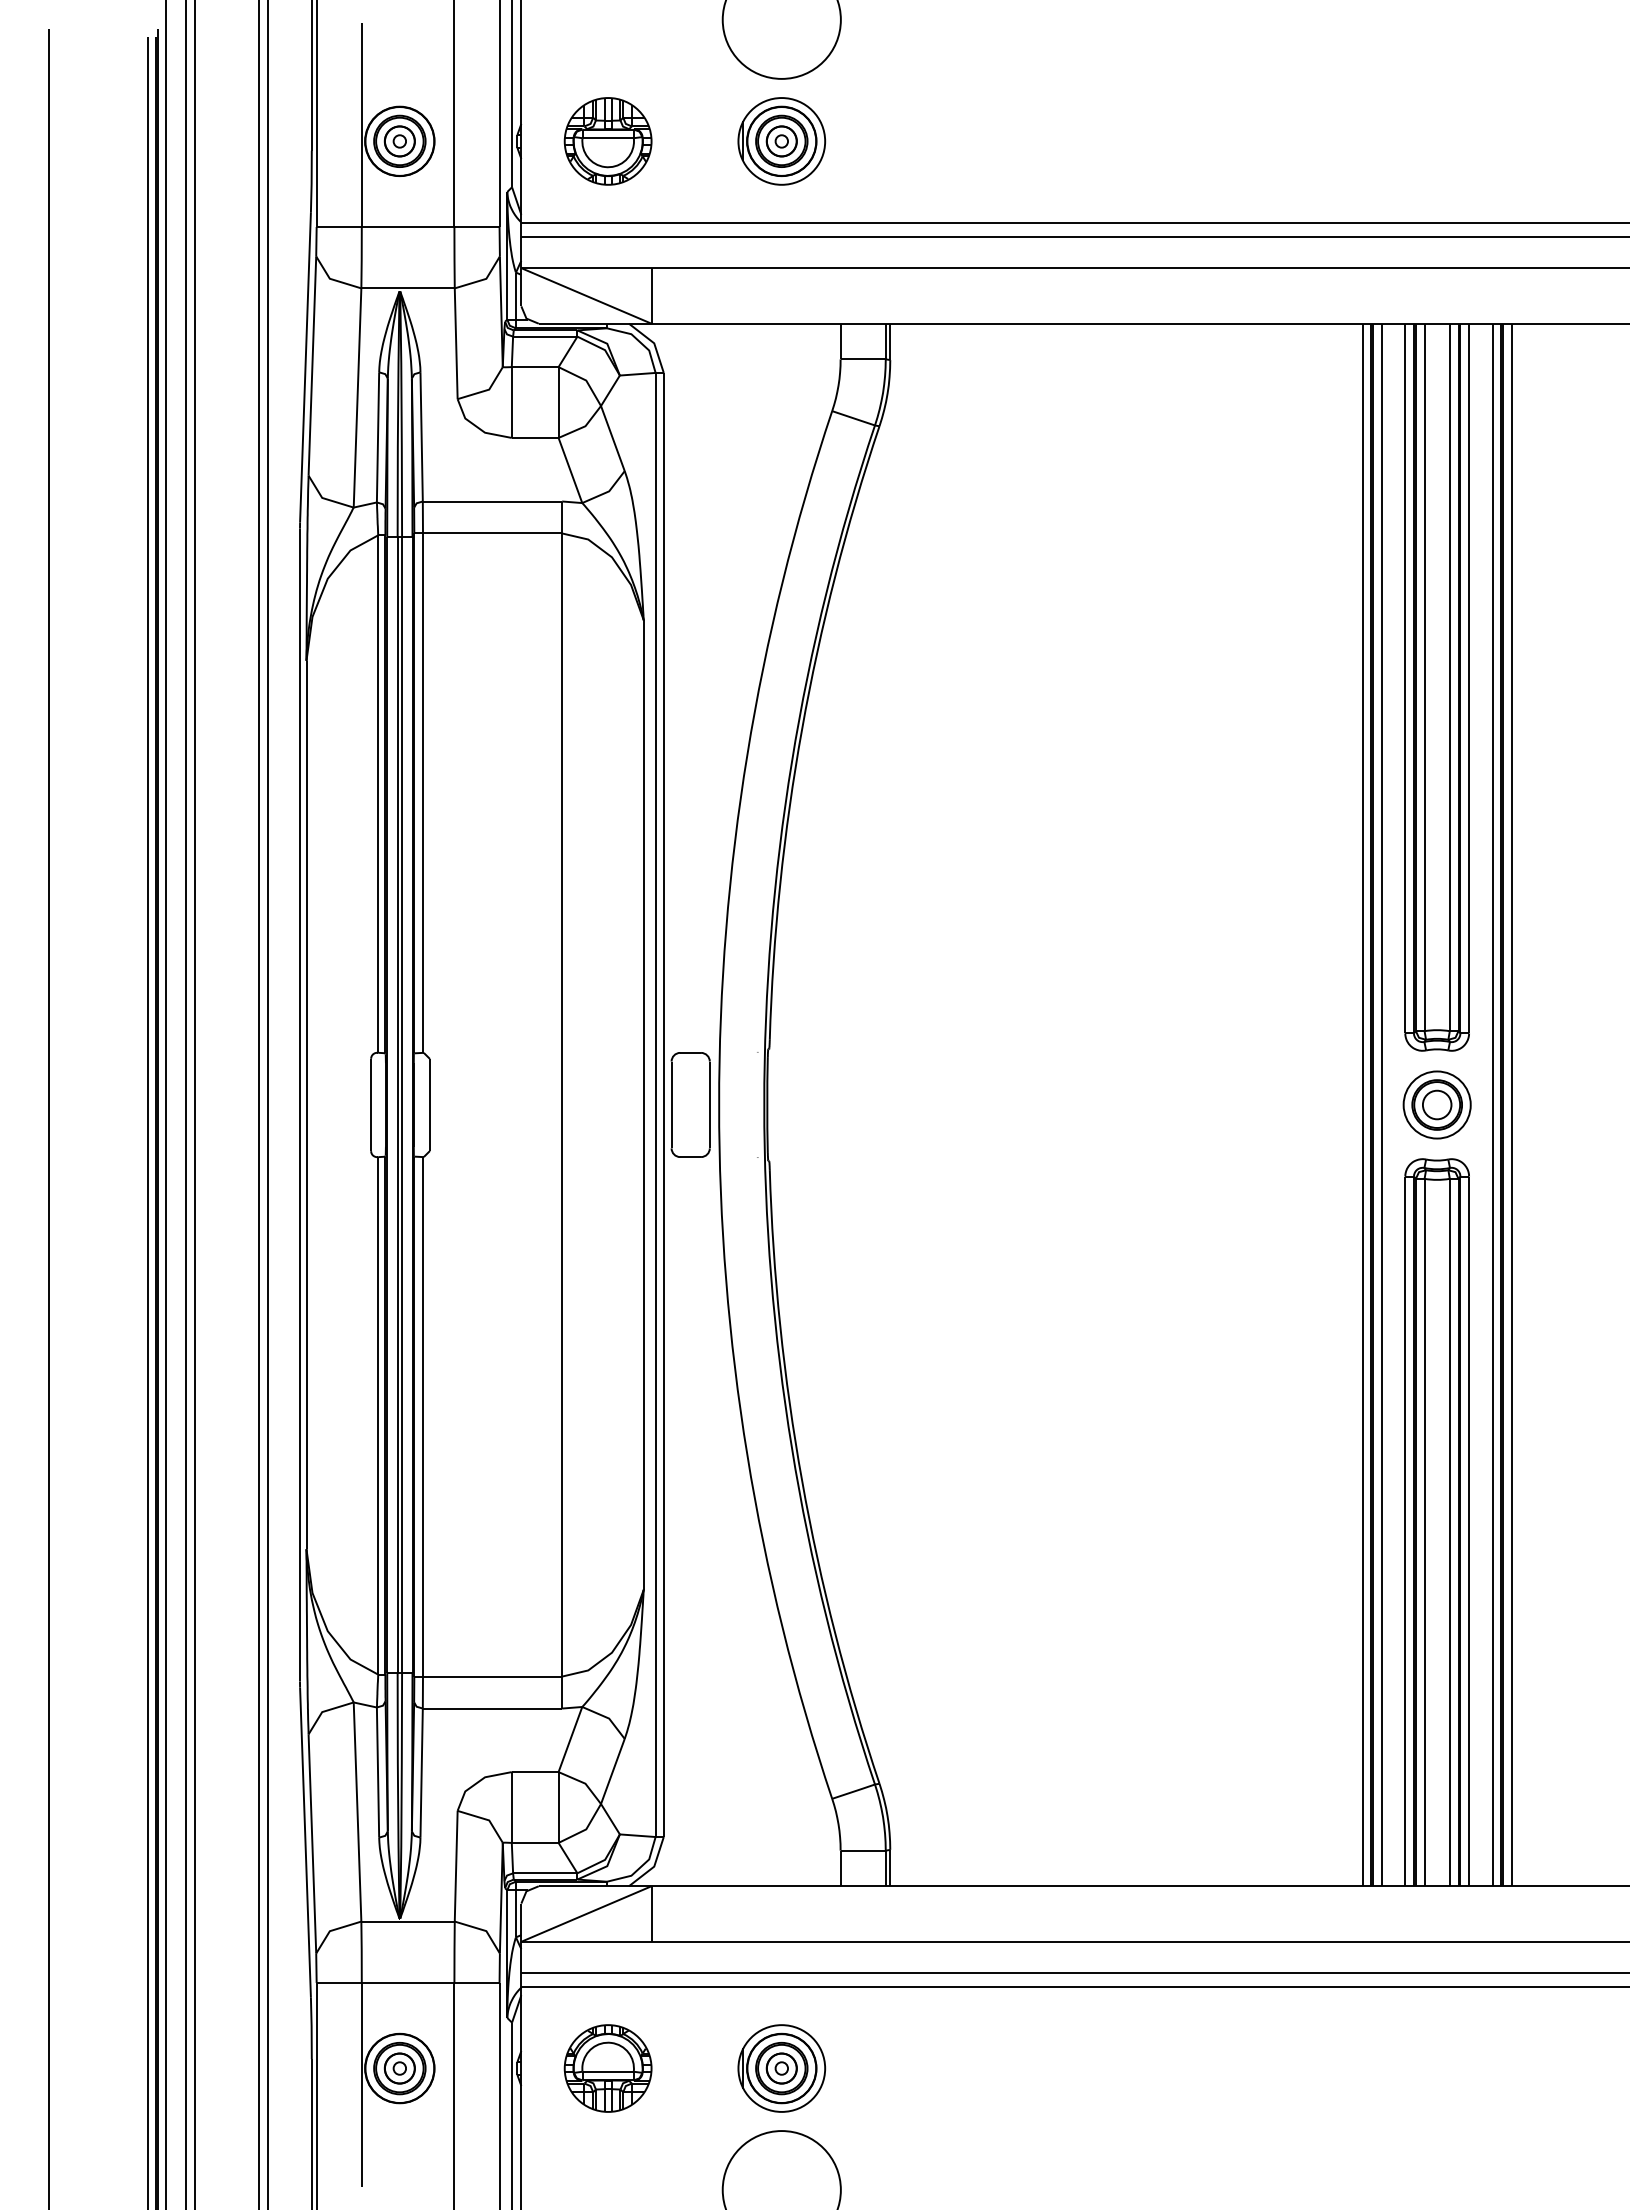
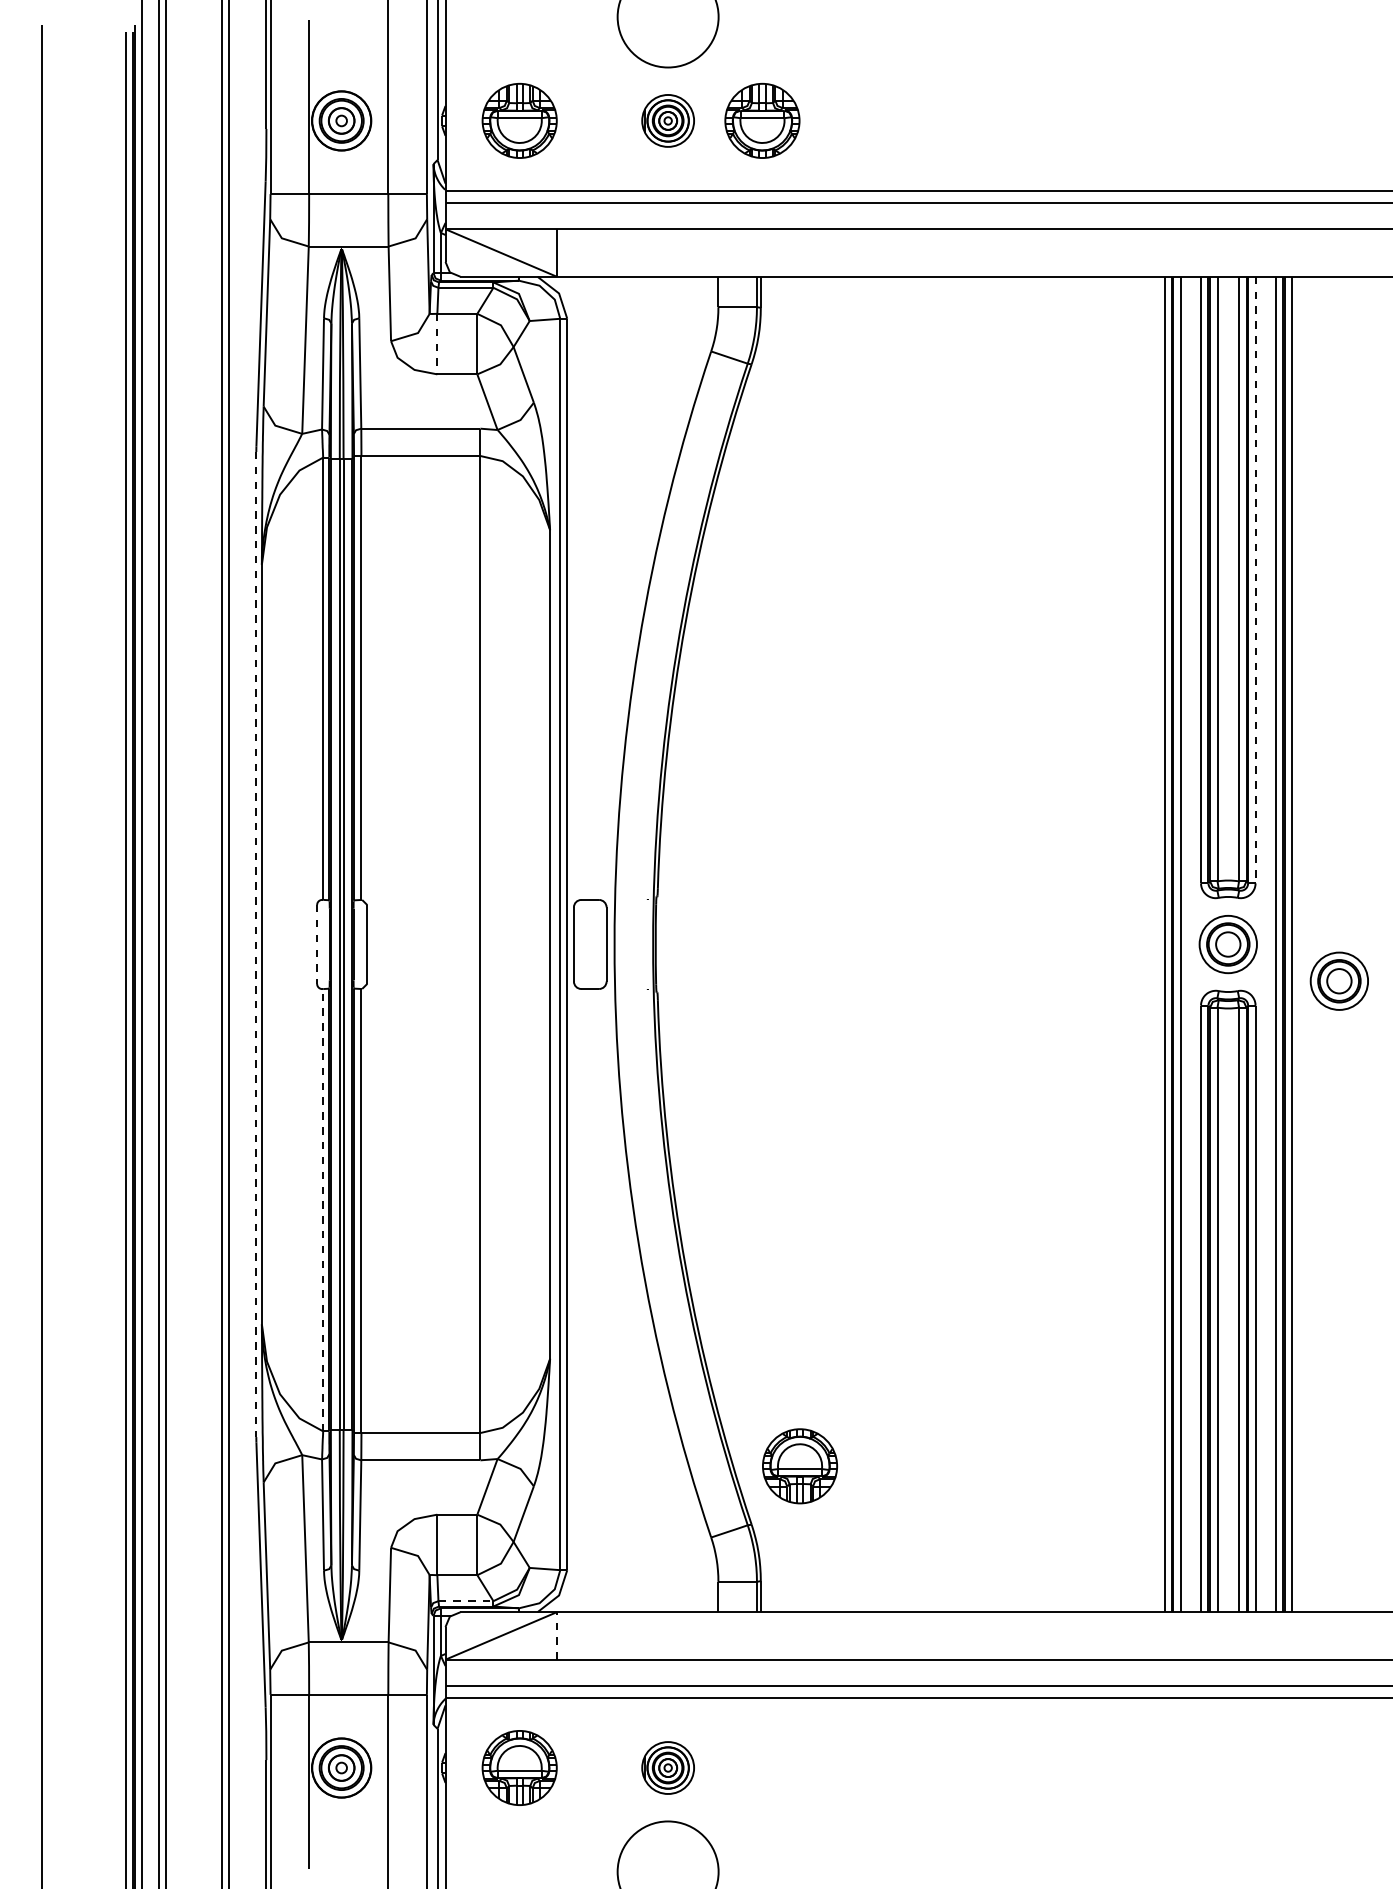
part: (781, 141) -> (667, 120), size x0.7
part: (891, 141) -> (761, 120), added
line: (511, 402) -> (437, 344), solid -> dashed
line: (1469, 678) -> (1255, 579), solid -> dashed
line: (299, 1105) -> (255, 944), solid -> dashed
line: (371, 1105) -> (317, 944), solid -> dashed
part: (1566, 1147) -> (1338, 980), added
line: (378, 1415) -> (323, 1209), solid -> dashed
part: (935, 1715) -> (799, 1466), added
line: (545, 1873) -> (466, 1601), solid -> dashed
line: (651, 1914) -> (556, 1636), solid -> dashed
part: (781, 2068) -> (667, 1768), size x0.7

